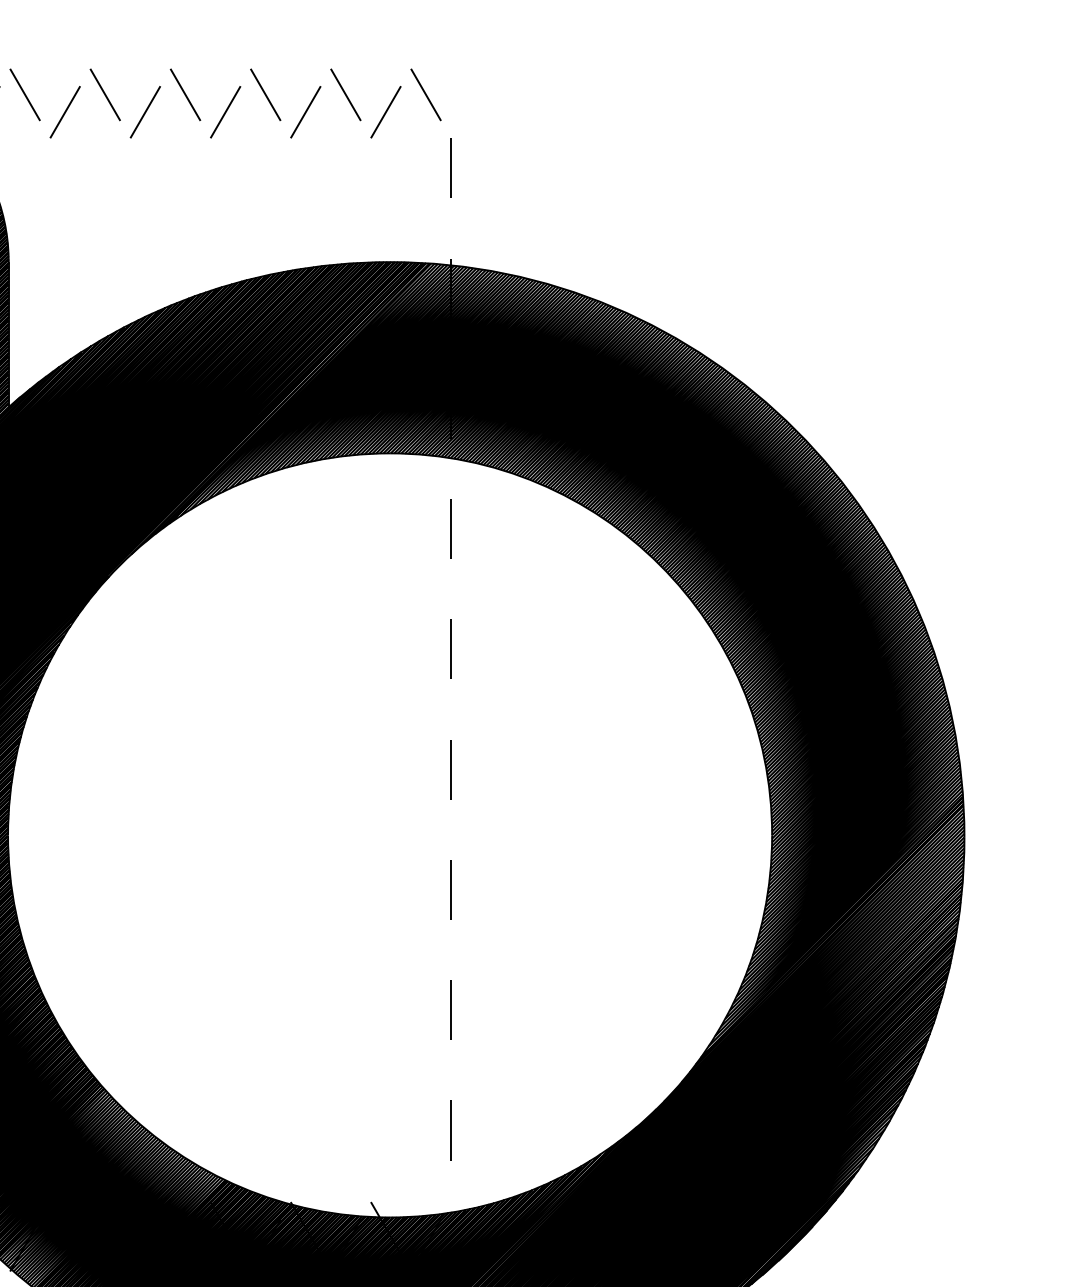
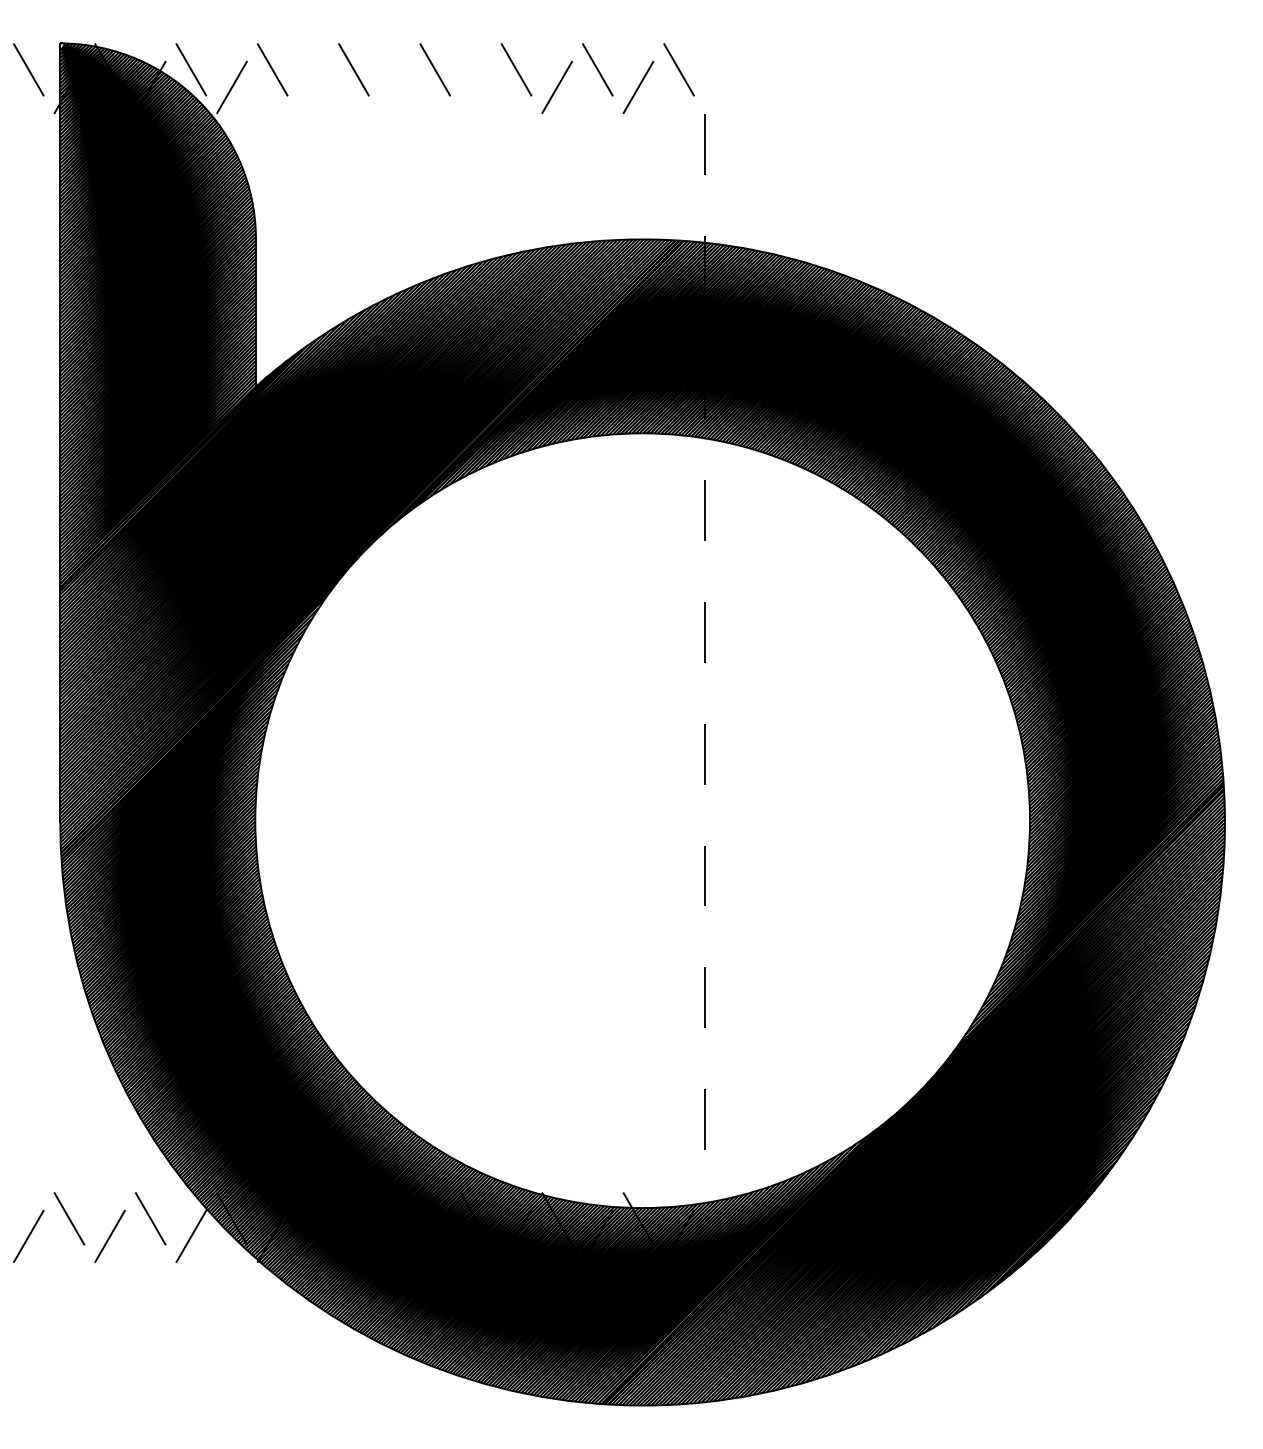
line: (145, 111) -> (394, 86), removed
line: (65, 112) -> (313, 87), removed
line: (225, 112) -> (475, 87), removed

